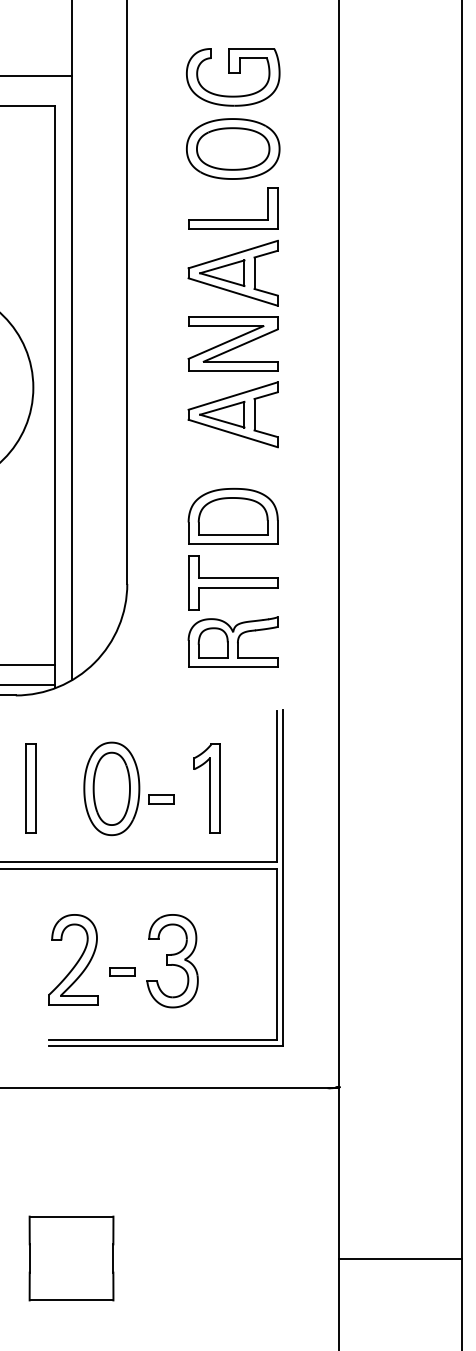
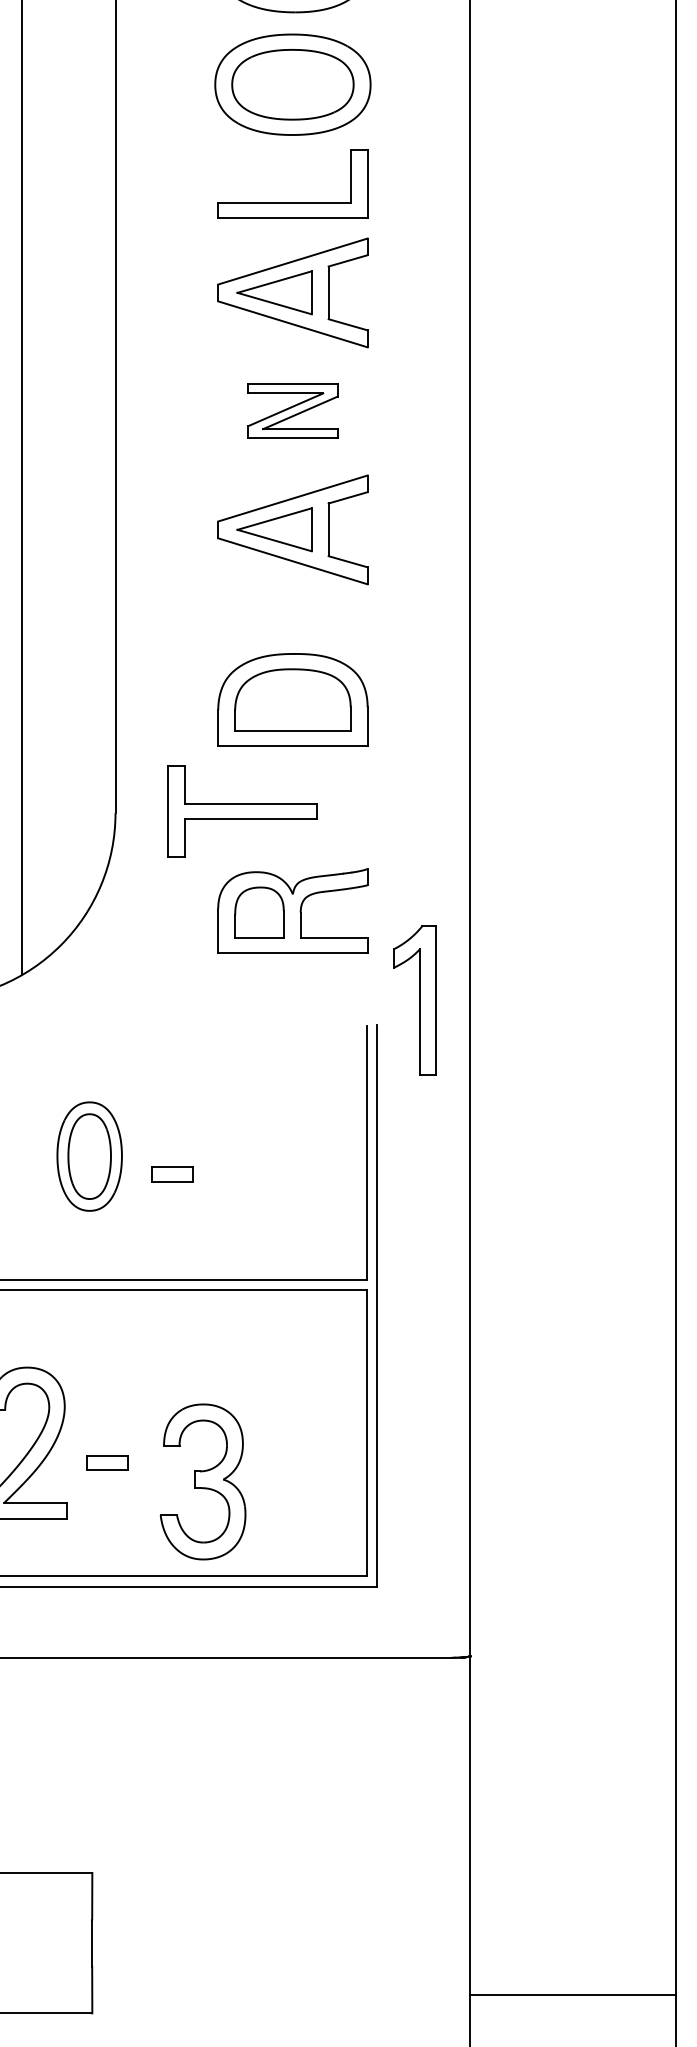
part: (232, 343) -> (291, 410), size x0.6
part: (233, 582) -> (243, 810), moved
part: (111, 788) -> (89, 1155), size x0.7
part: (206, 788) -> (414, 1000), moved
part: (172, 961) -> (202, 1482), moved
line: (400, 1258) -> (573, 1995), moved

